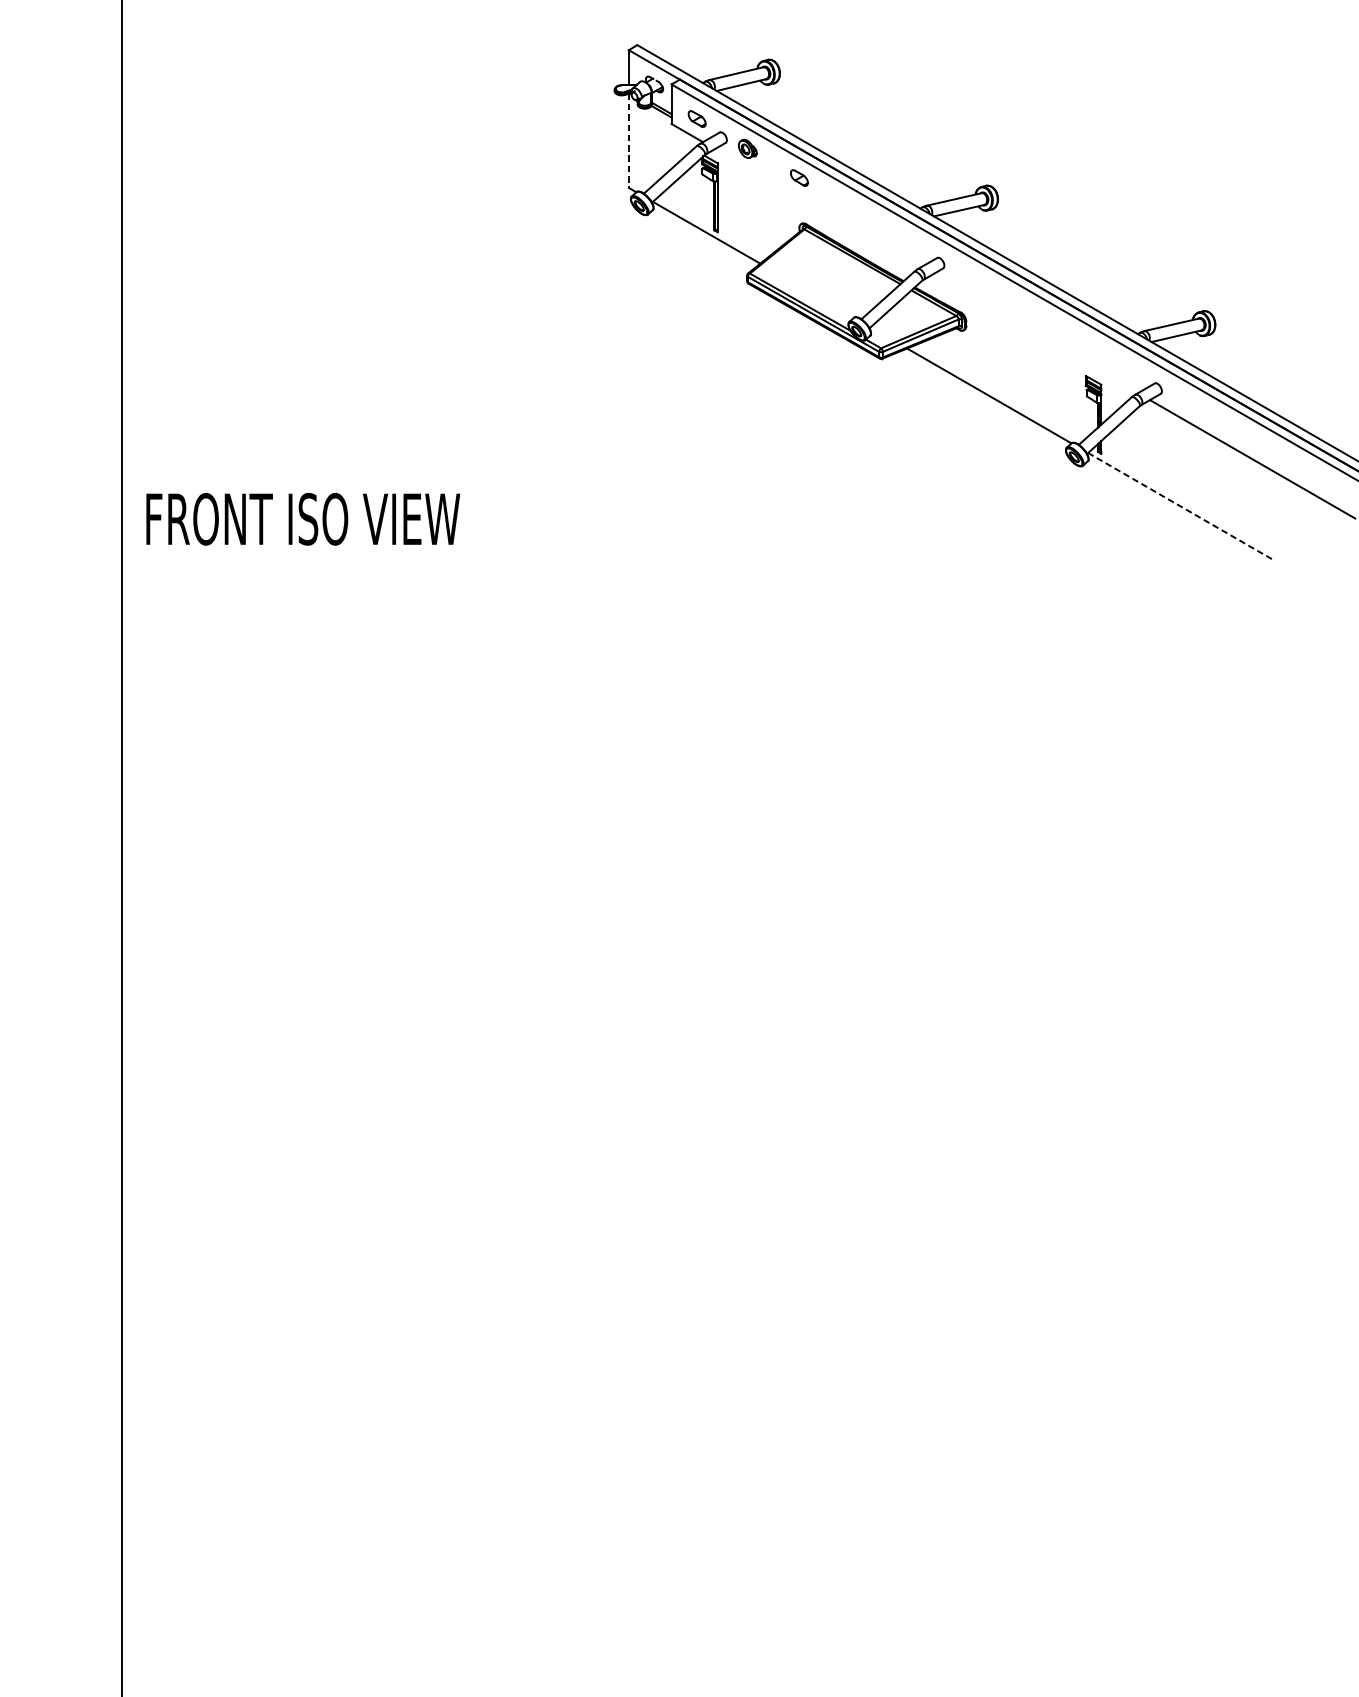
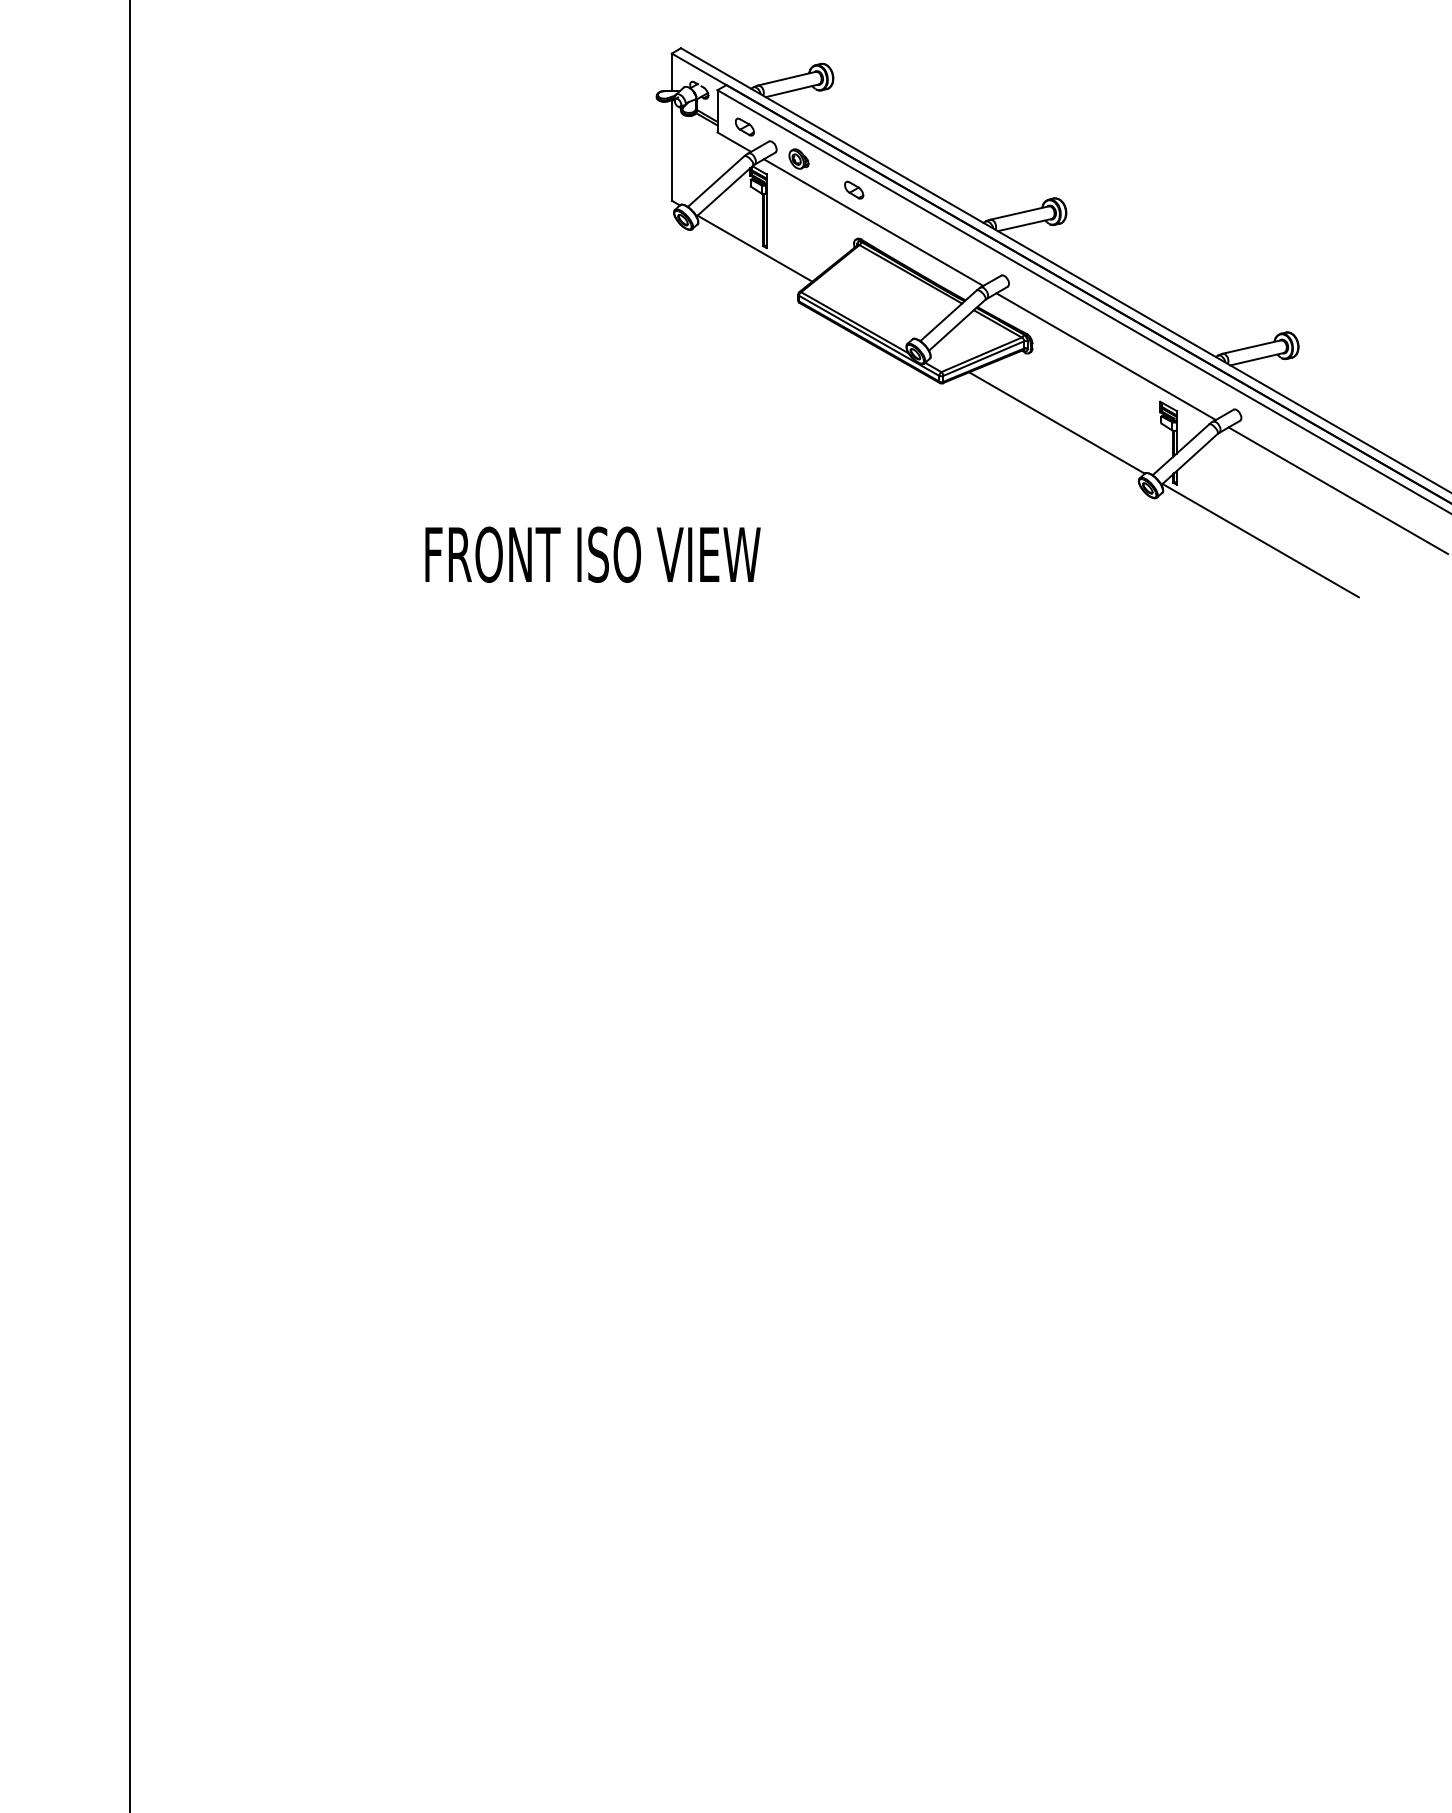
line: (628, 140) -> (671, 150), dashed -> solid
line: (817, 208) -> (873, 222), added
line: (1034, 333) -> (1105, 356), added
line: (1179, 505) -> (1260, 540), dashed -> solid
text: (302, 519) -> (592, 554), moved

